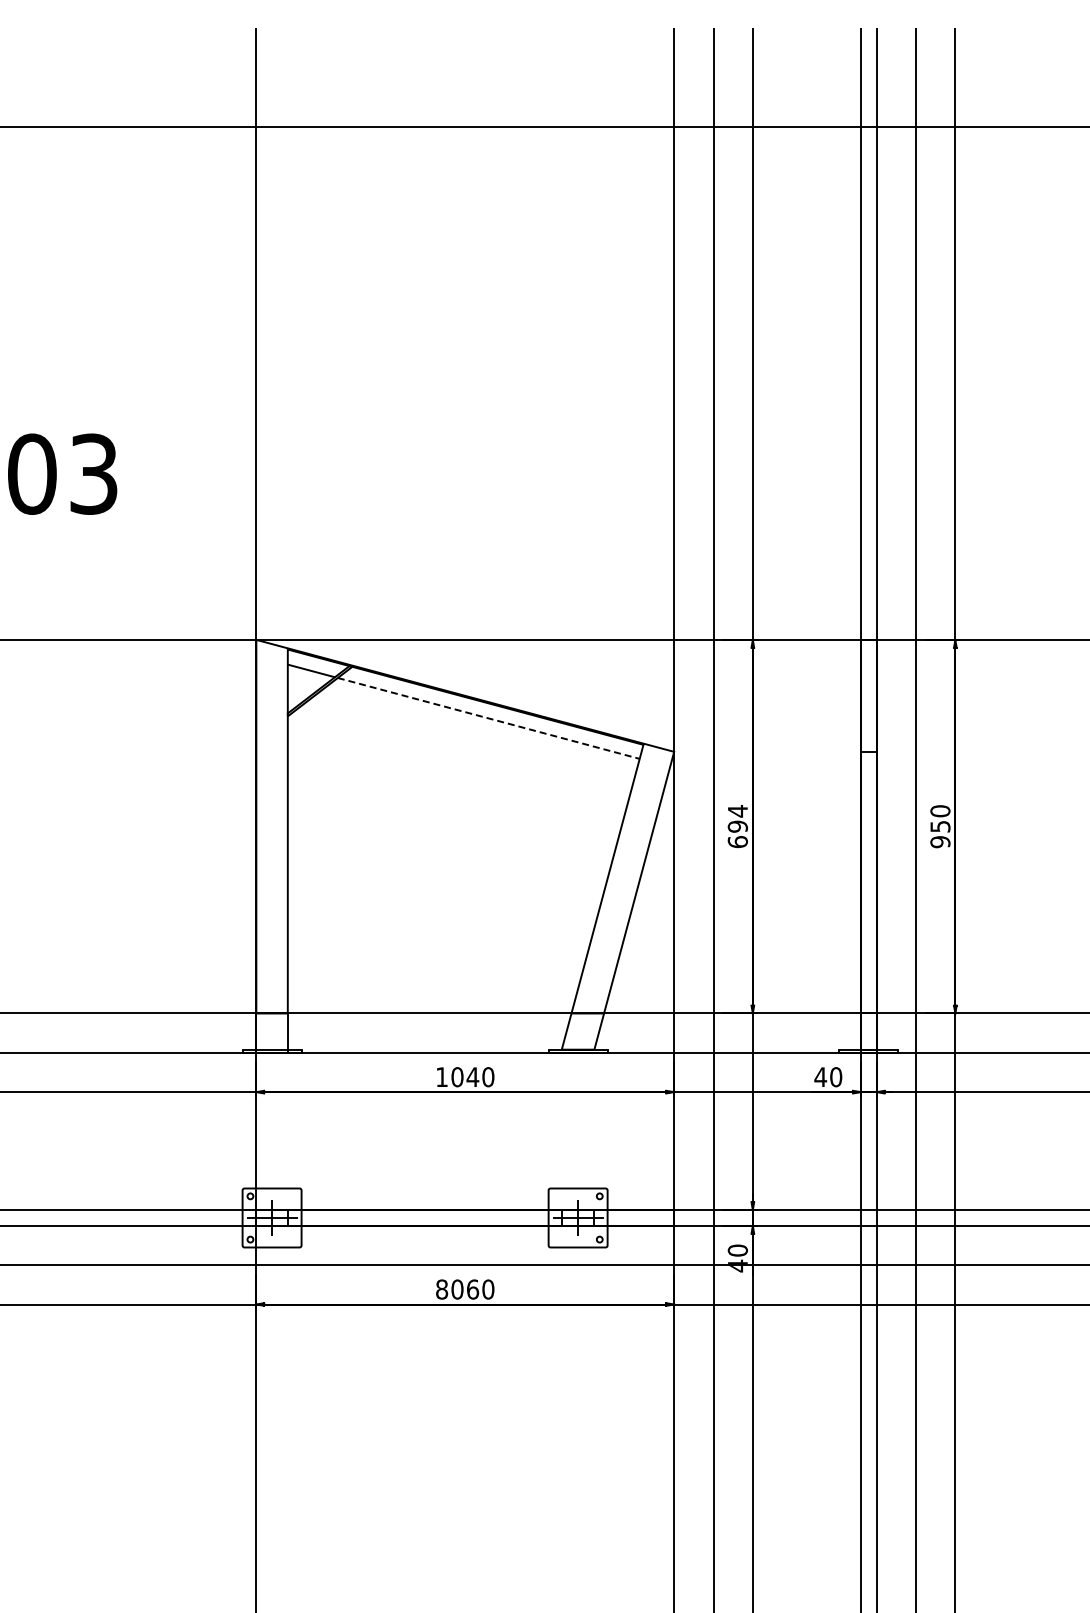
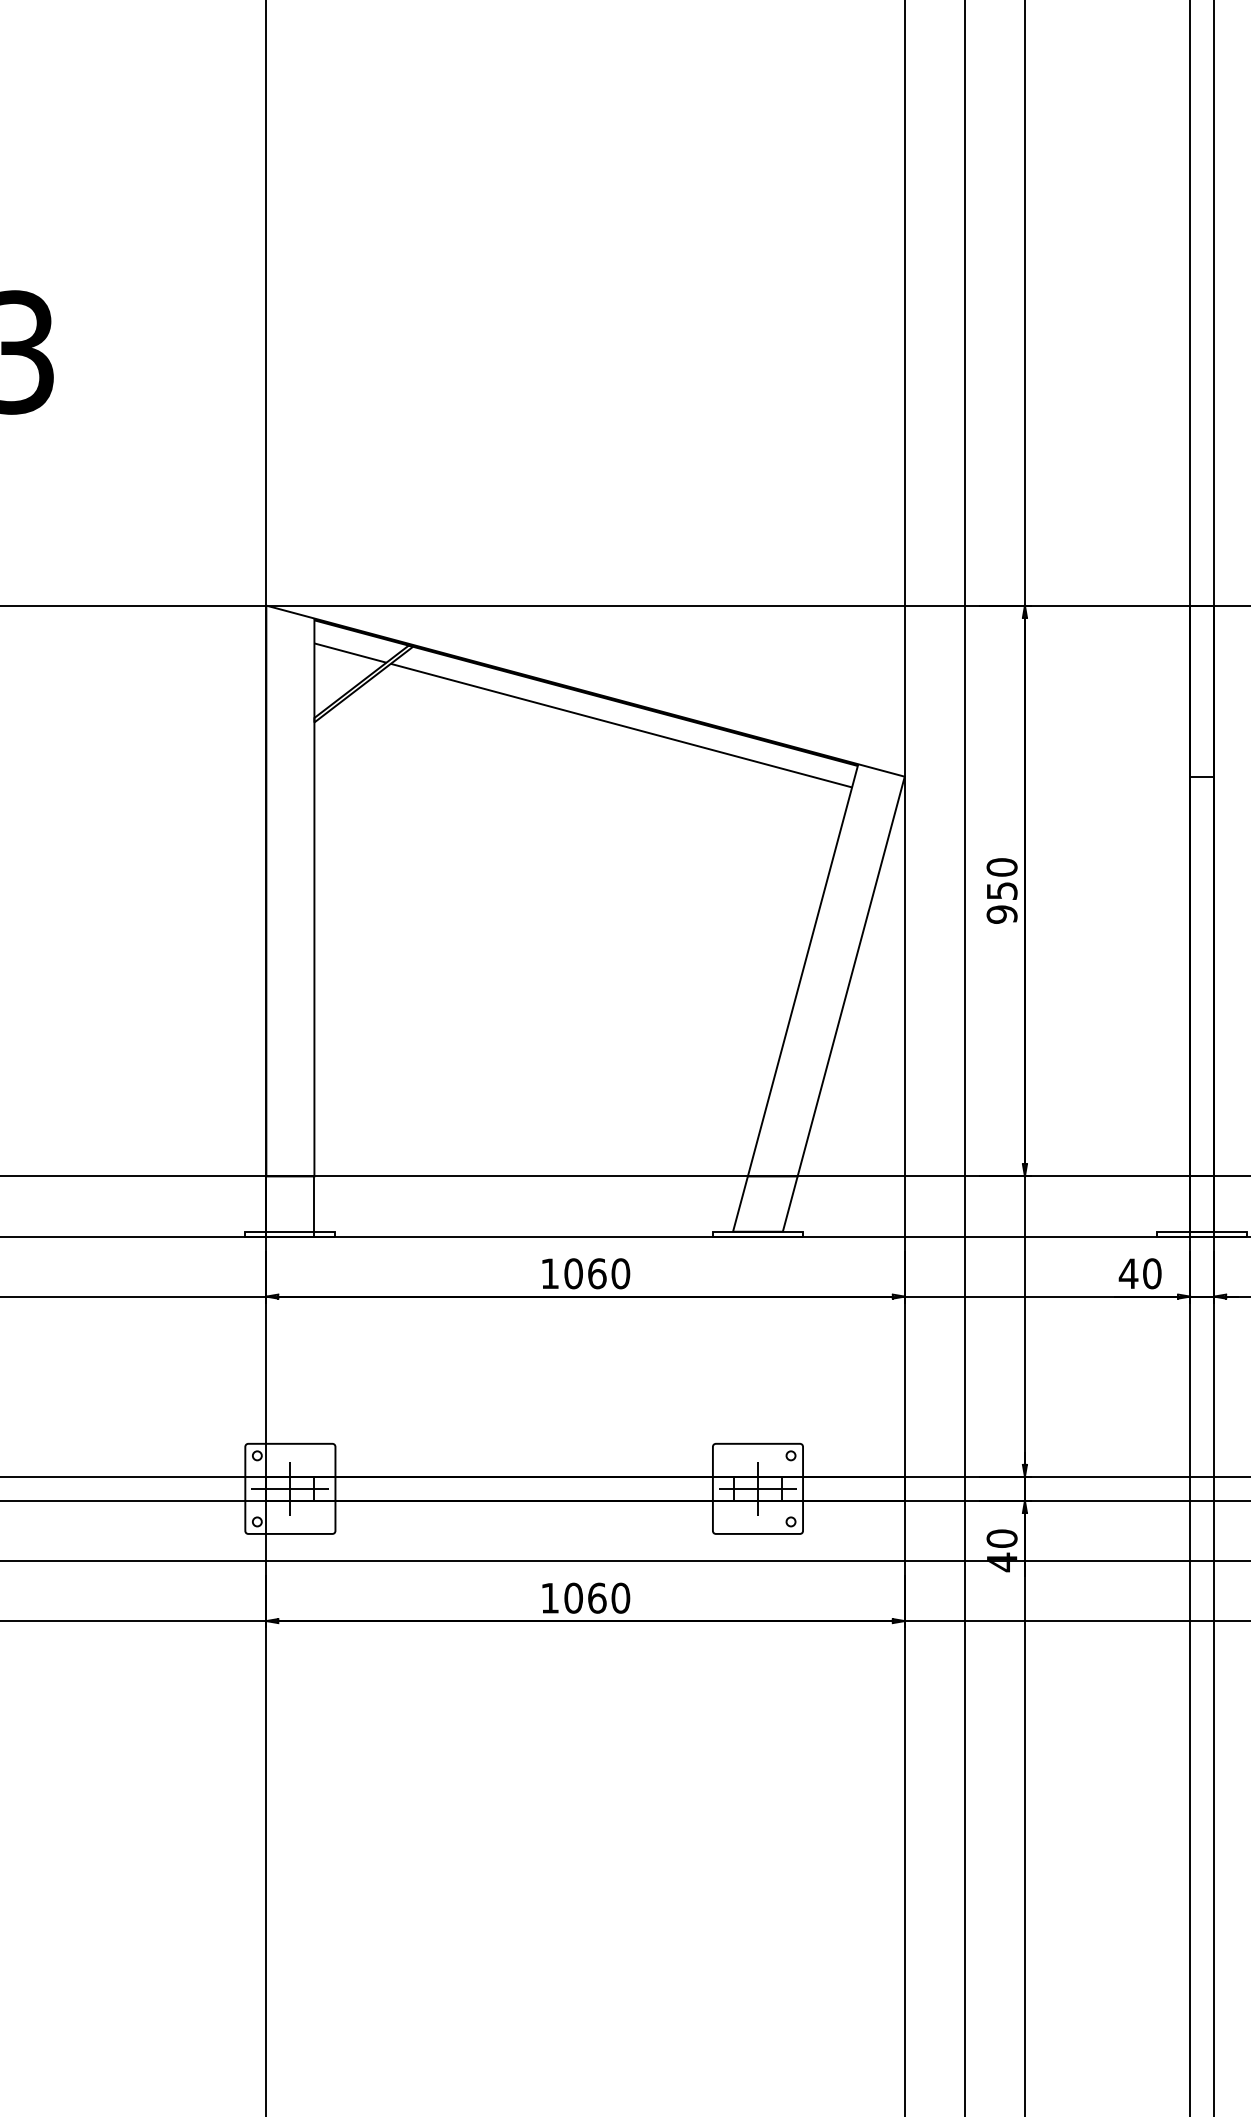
line: (489, 718) -> (622, 725), dashed -> solid
text: (737, 826) -> (1001, 890), 694 -> 950
text: (472, 1077) -> (596, 1274), 1040 -> 1060
text: (442, 1289) -> (550, 1598), 8060 -> 1060

